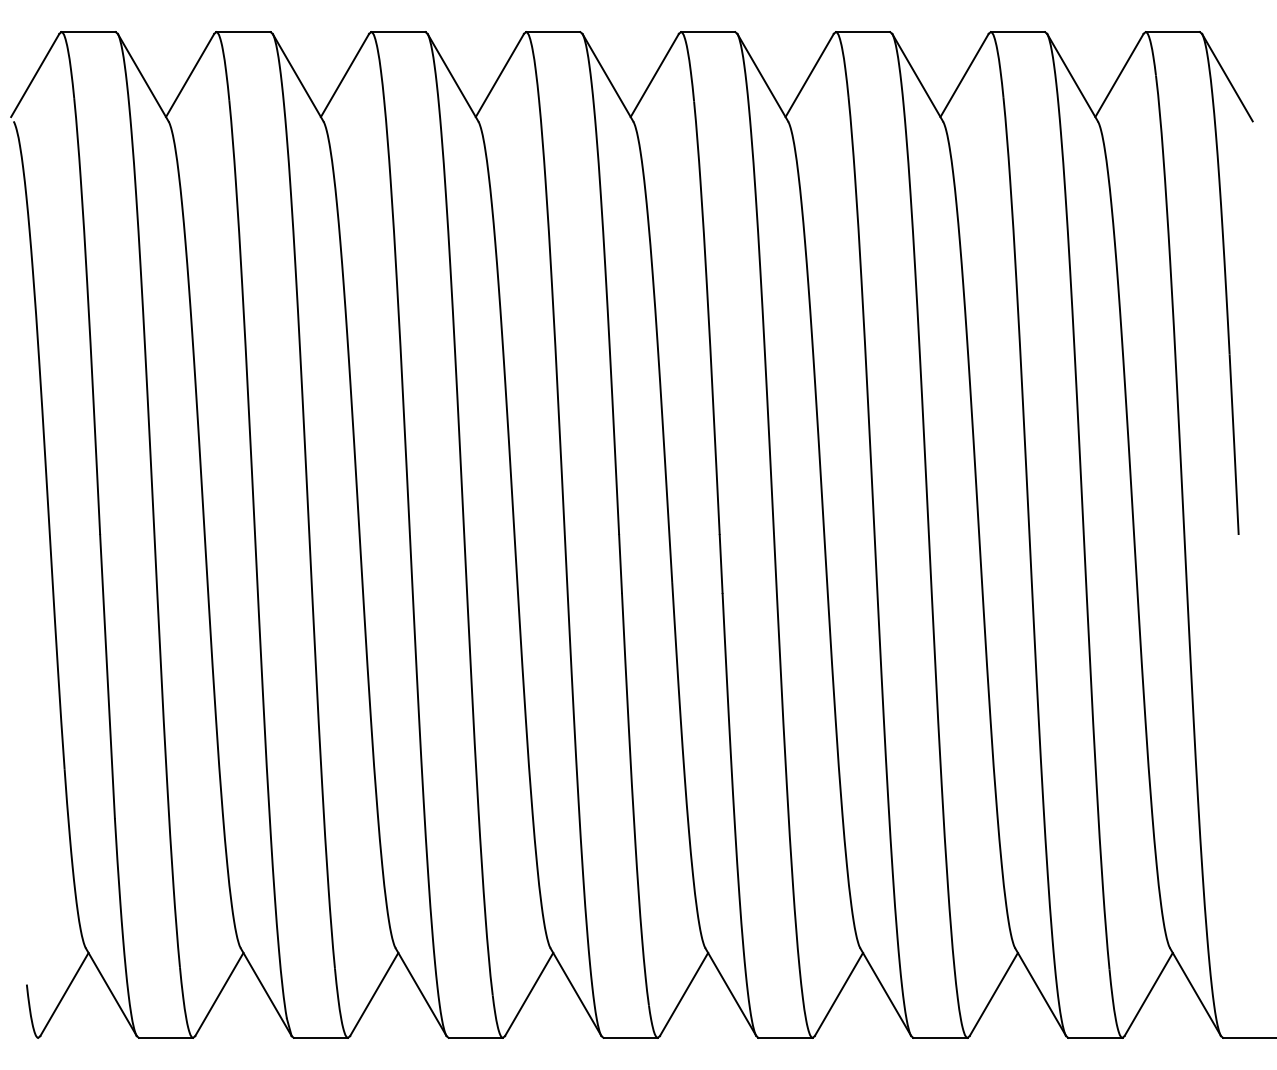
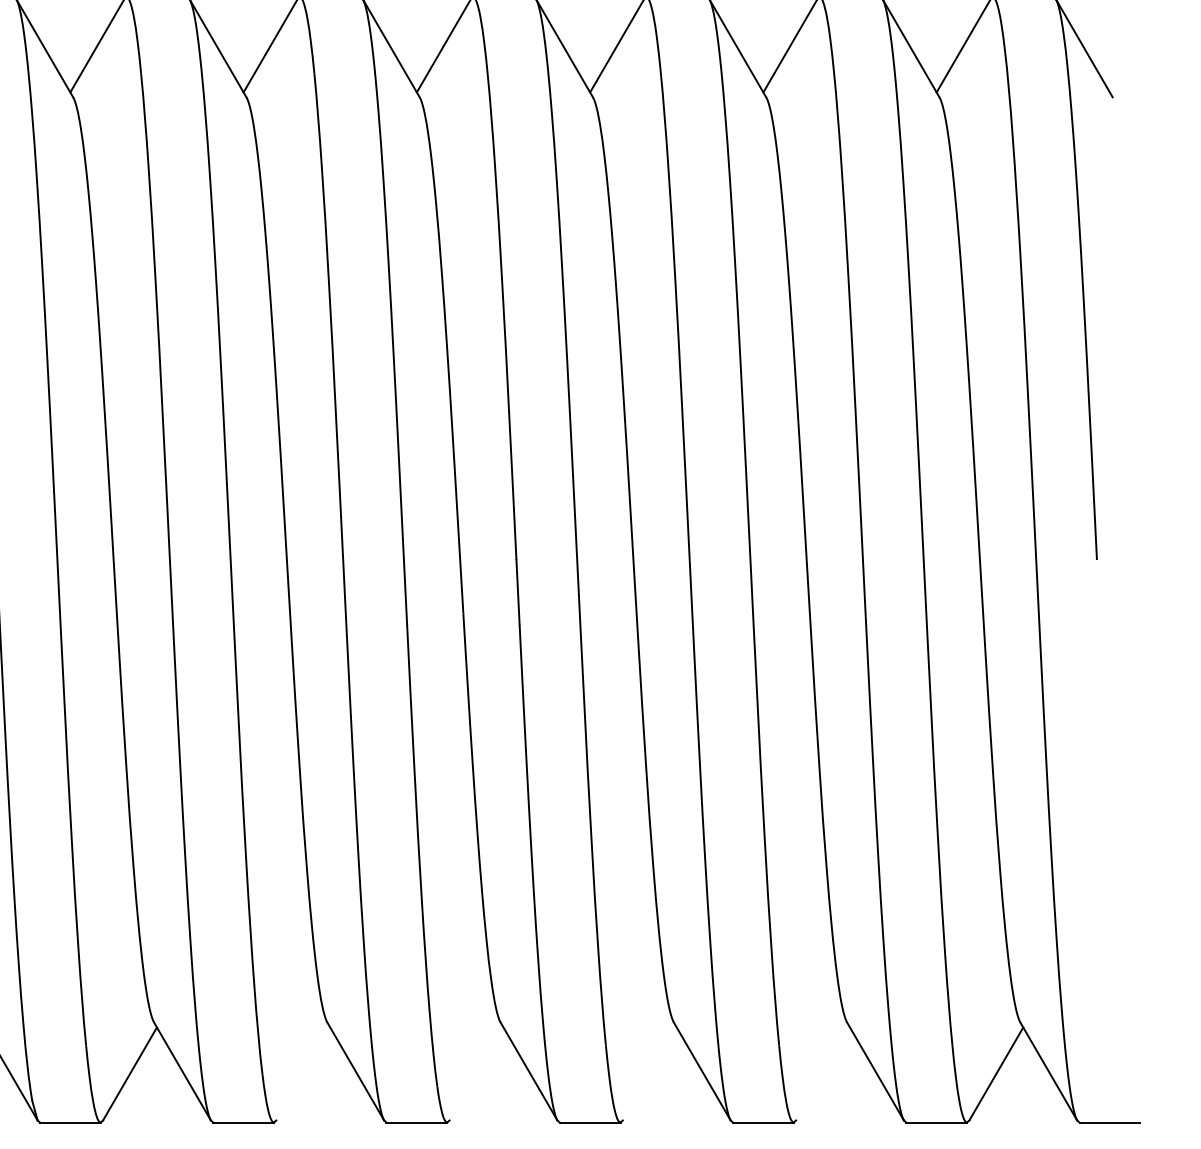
line: (529, 994) -> (303, 1073), removed
line: (683, 994) -> (475, 1073), removed
line: (838, 994) -> (649, 1073), removed
line: (993, 994) -> (822, 1073), removed

